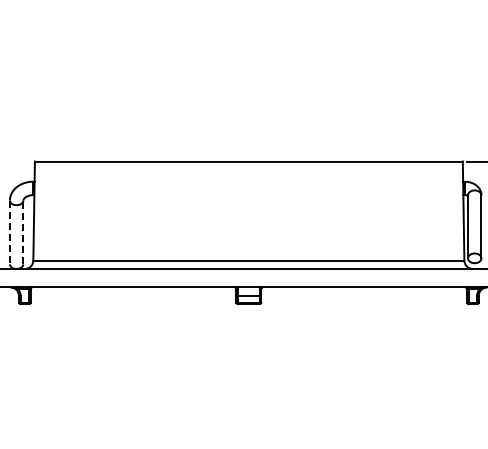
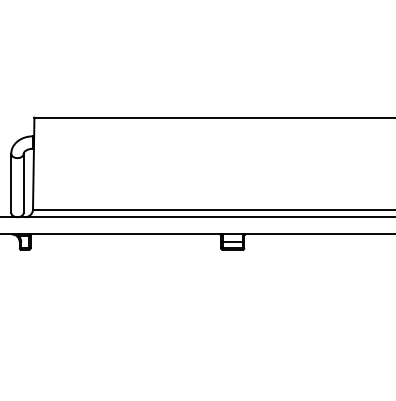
line: (9, 232) -> (10, 183), dashed -> solid
line: (23, 232) -> (23, 183), dashed -> solid

